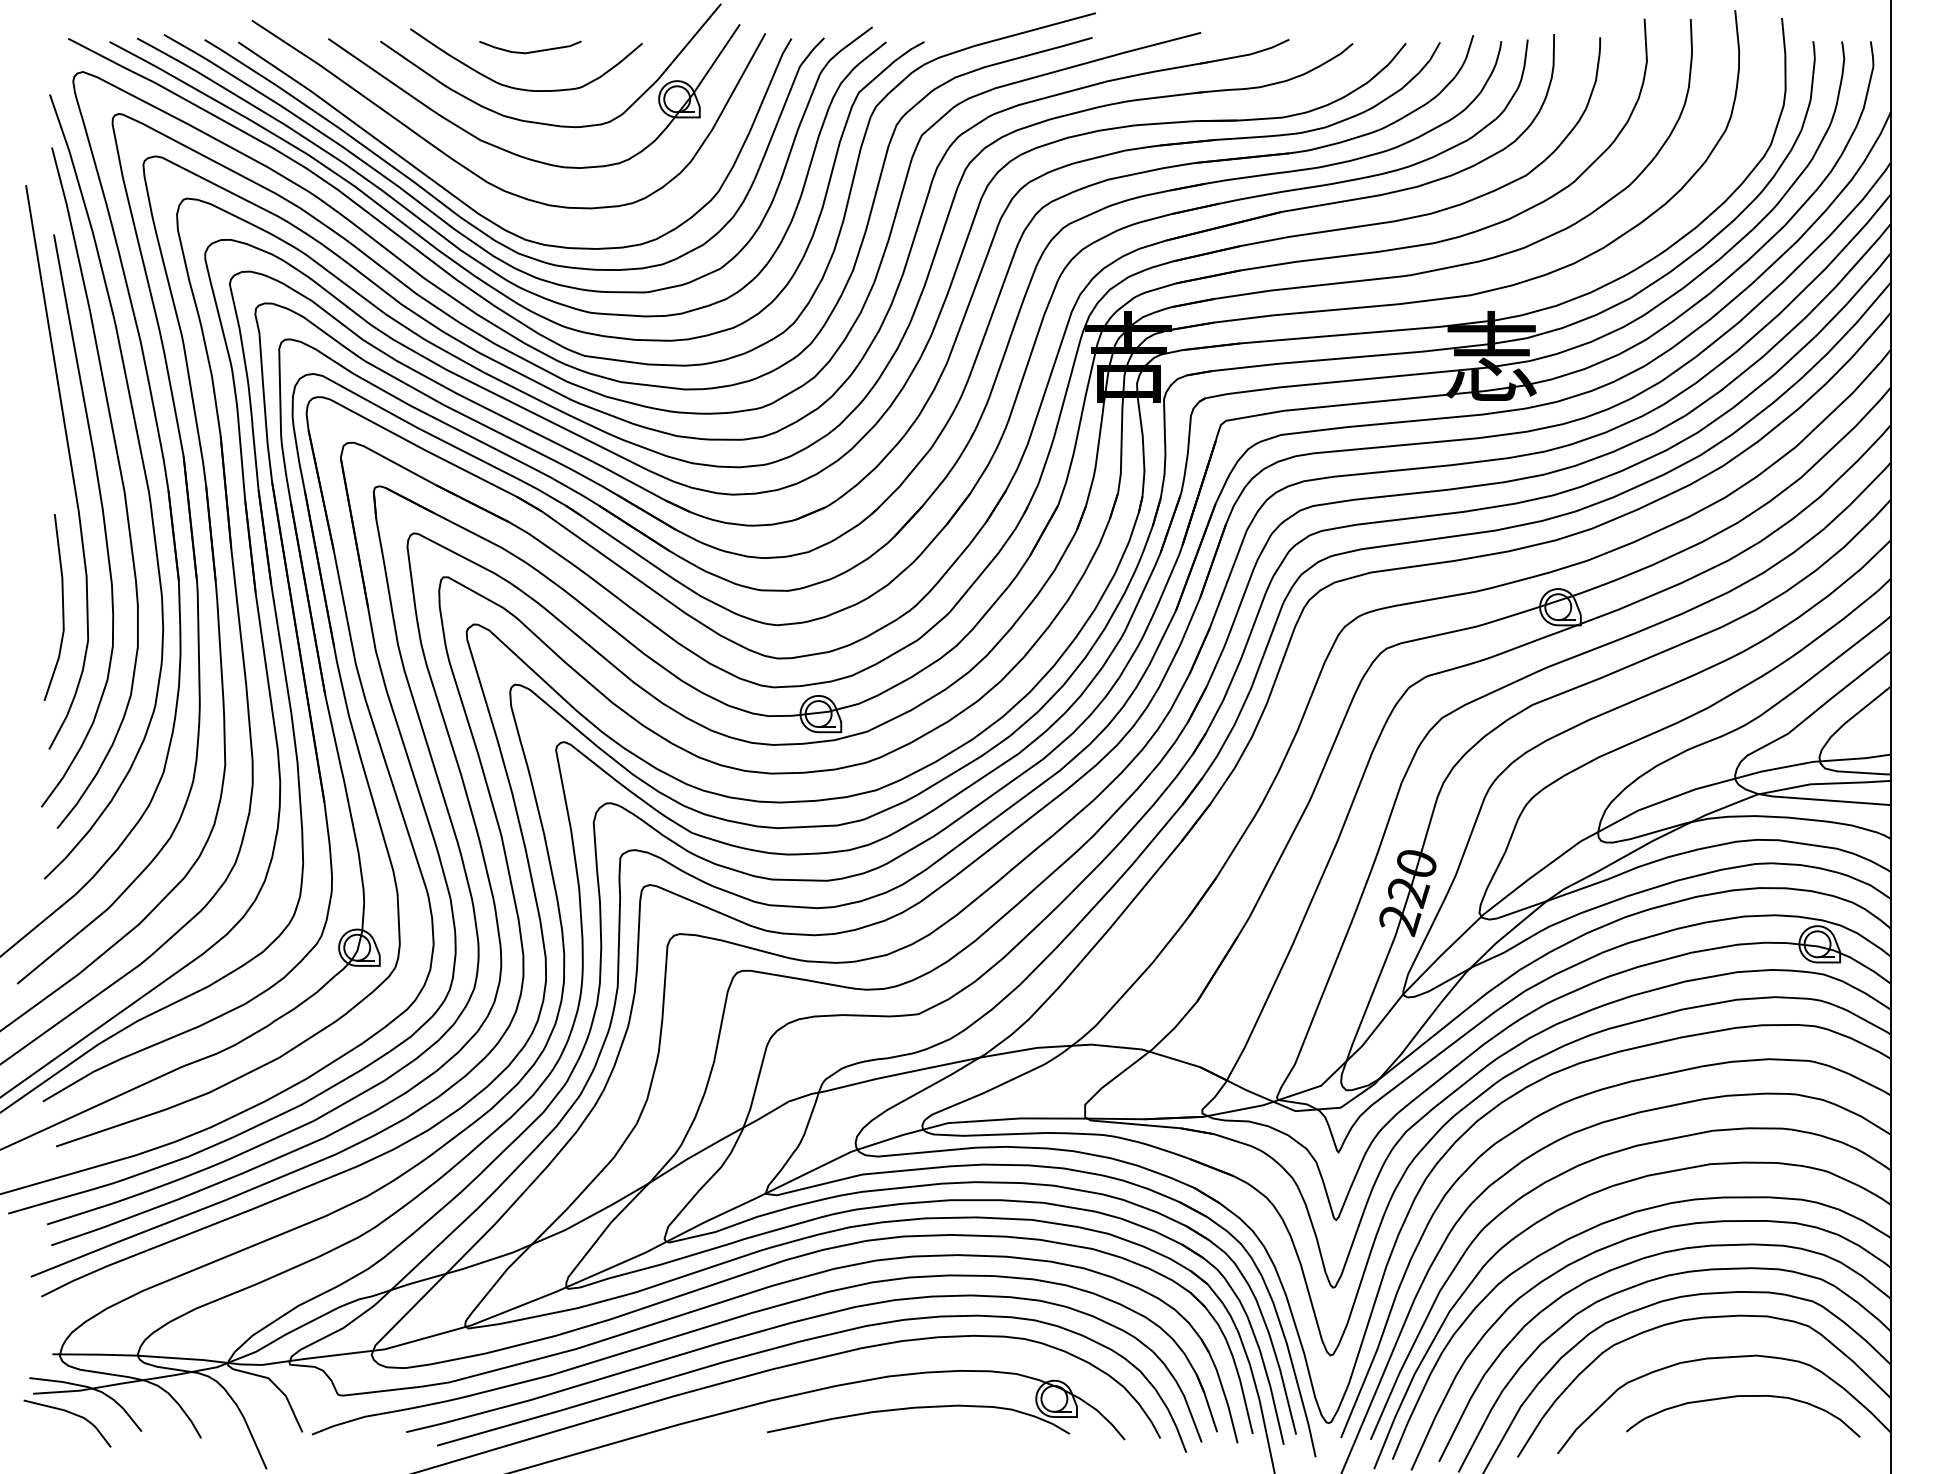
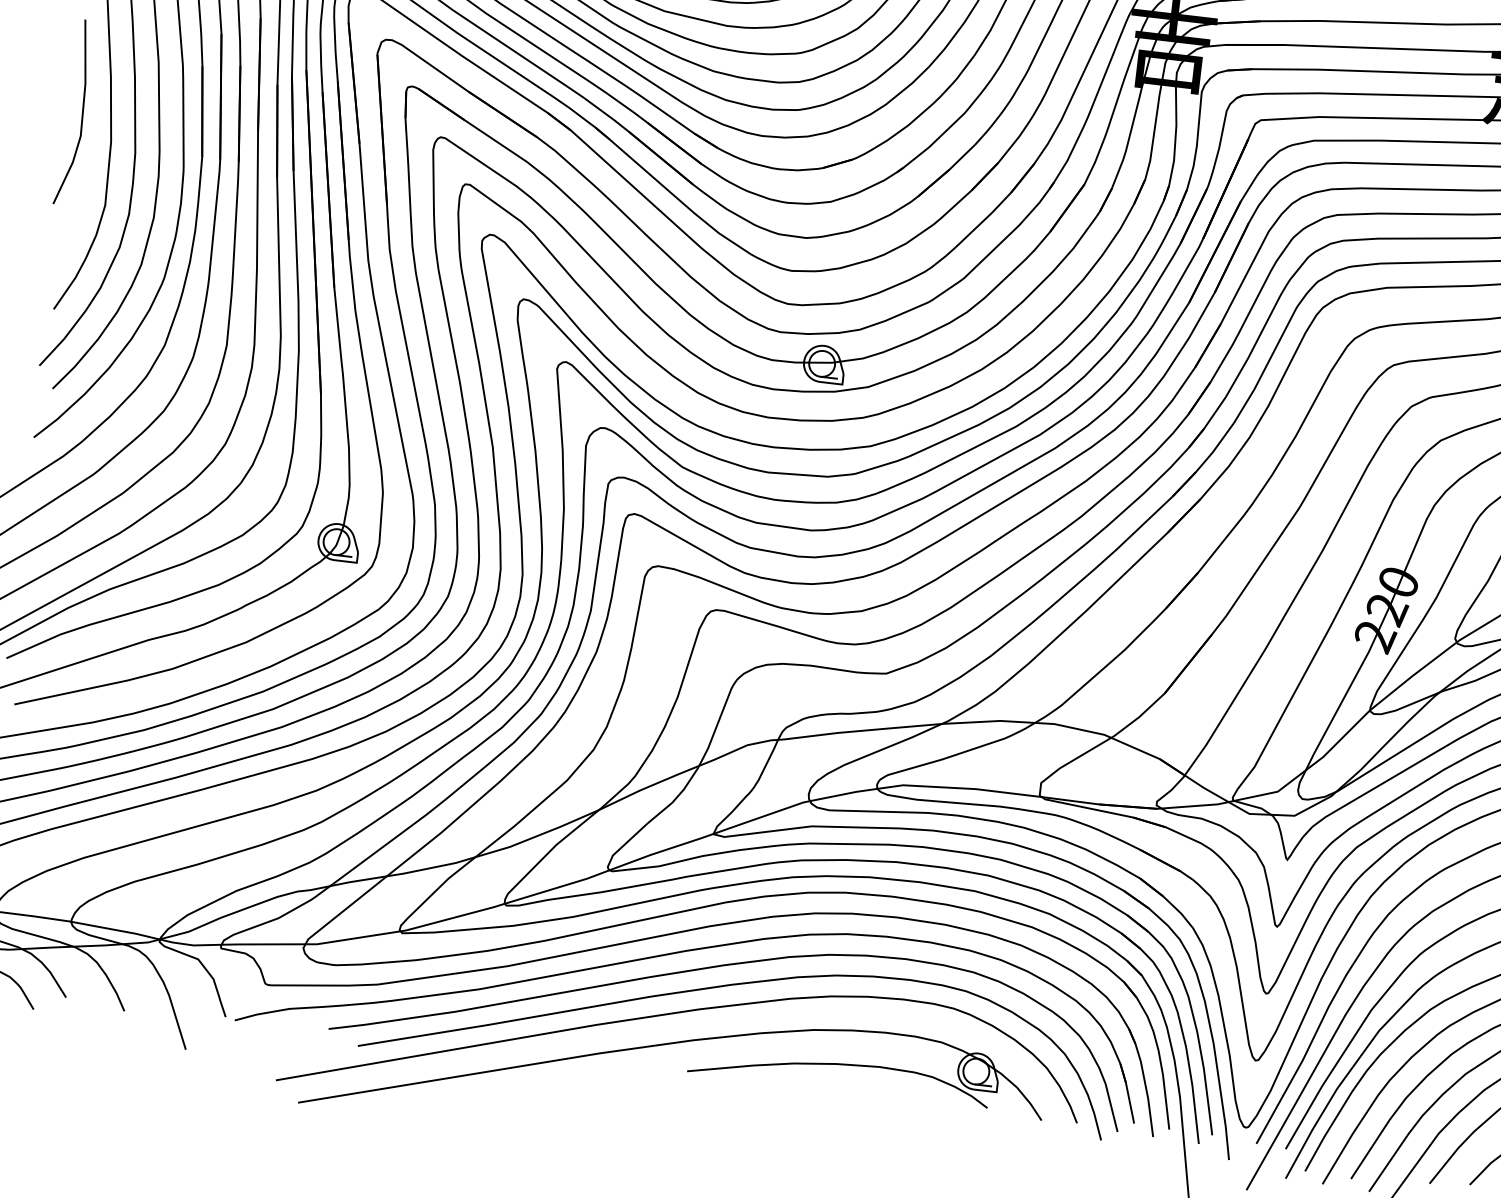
line: (62, 607) -> (82, 113), moved

